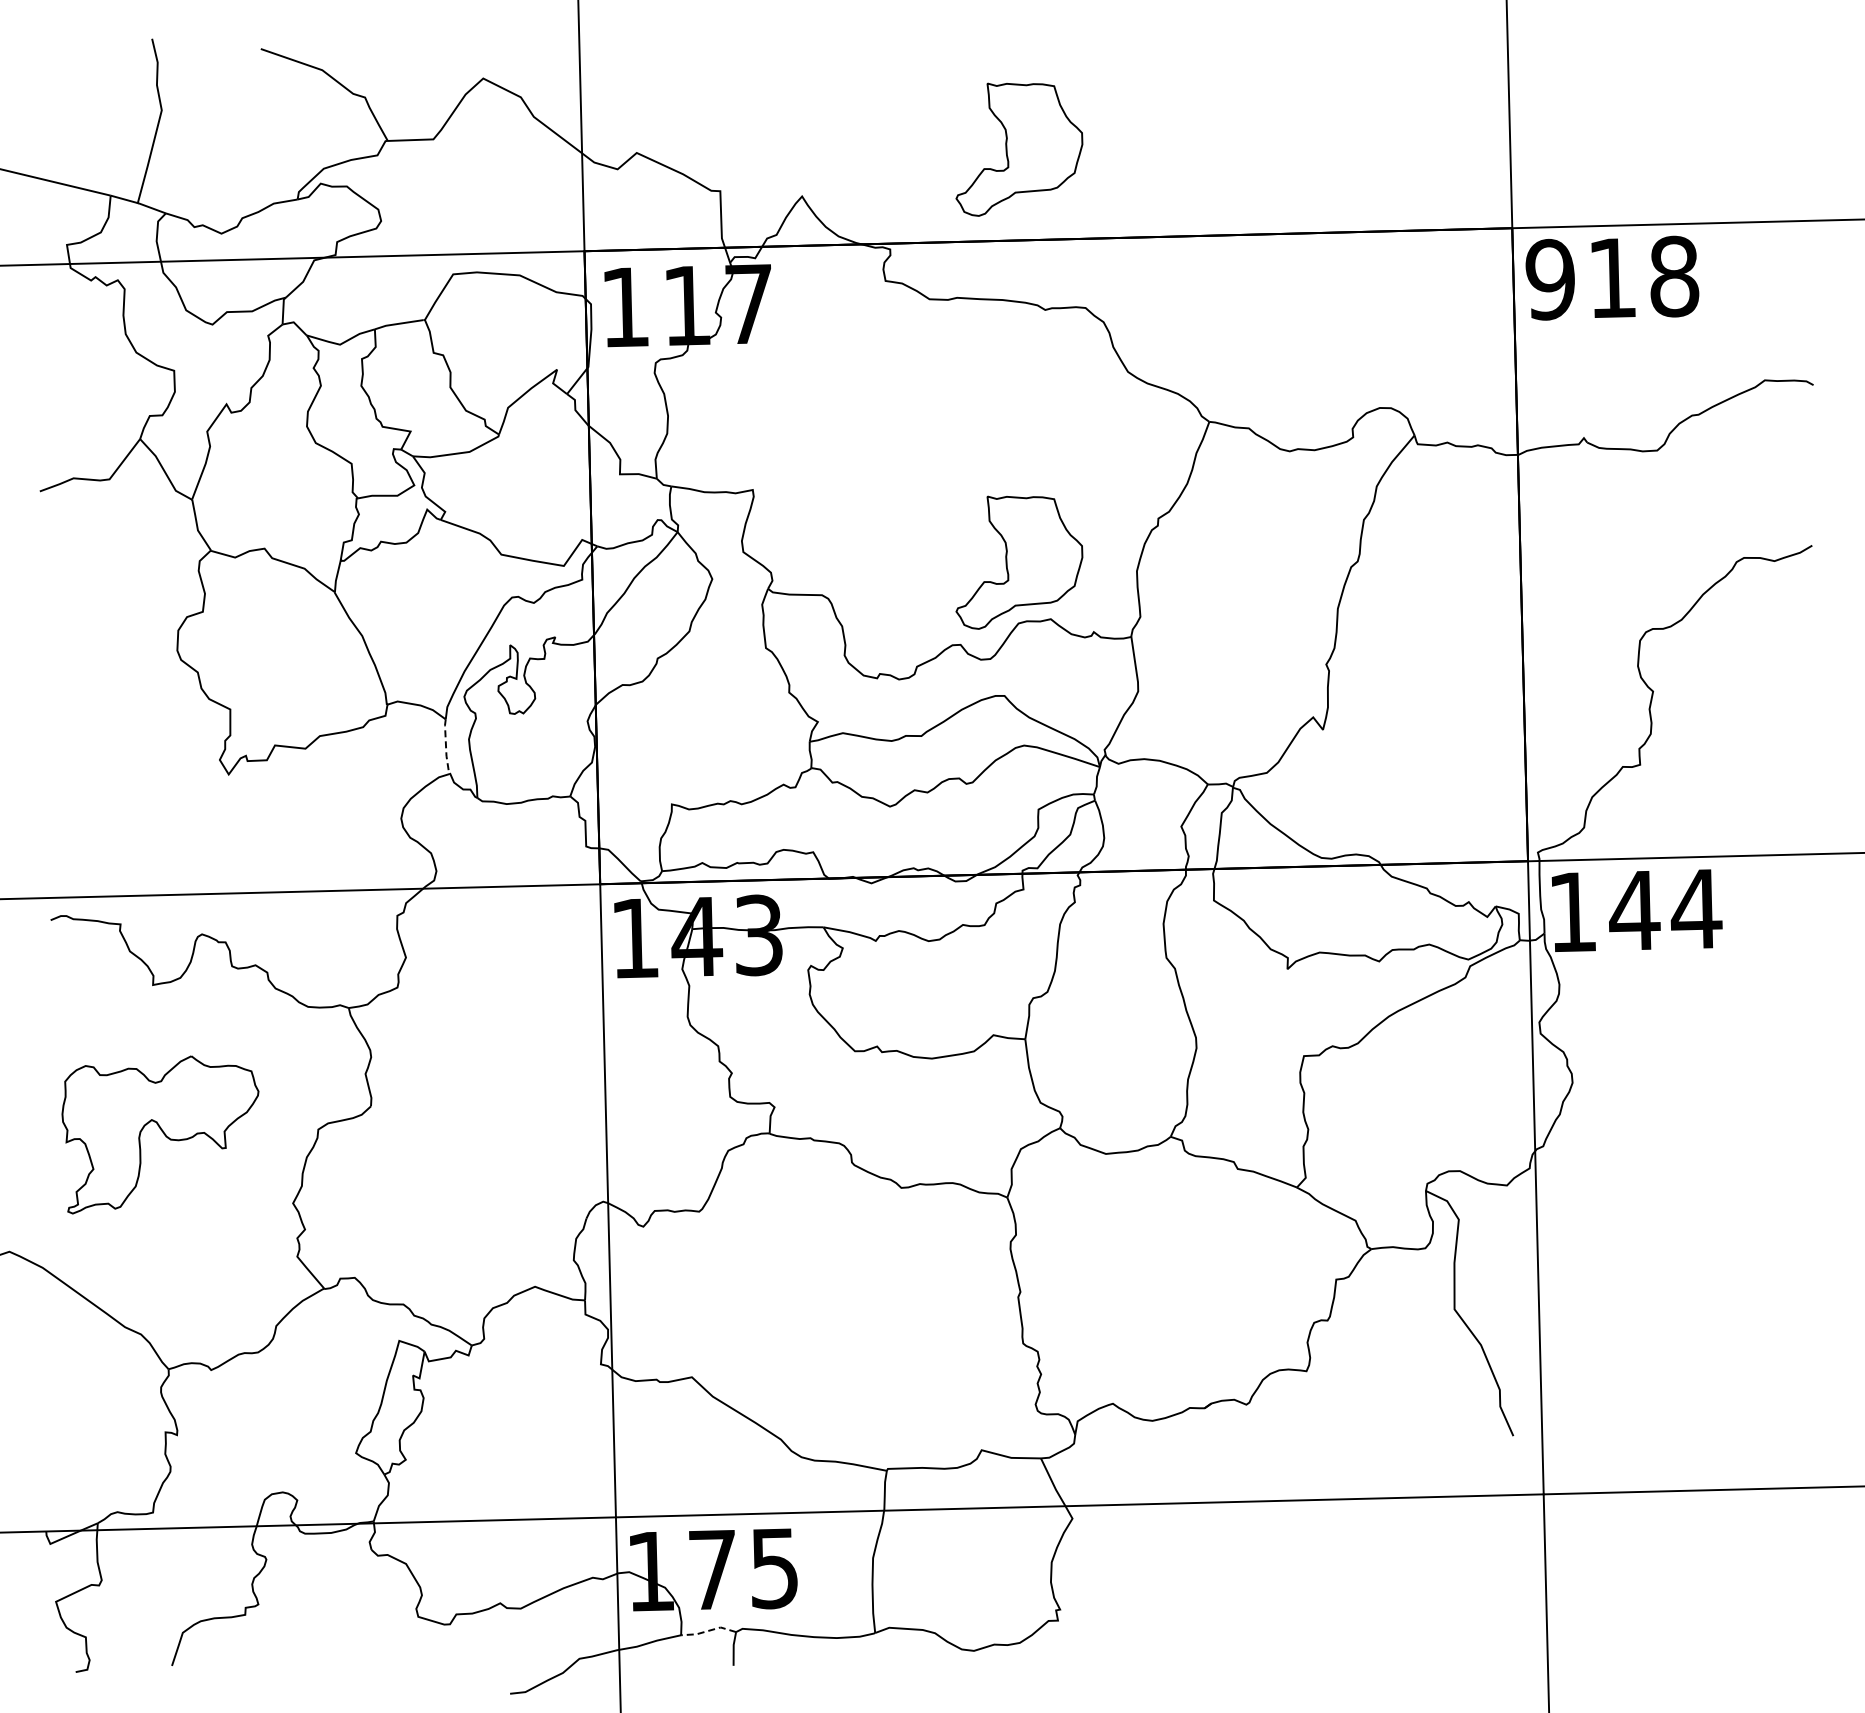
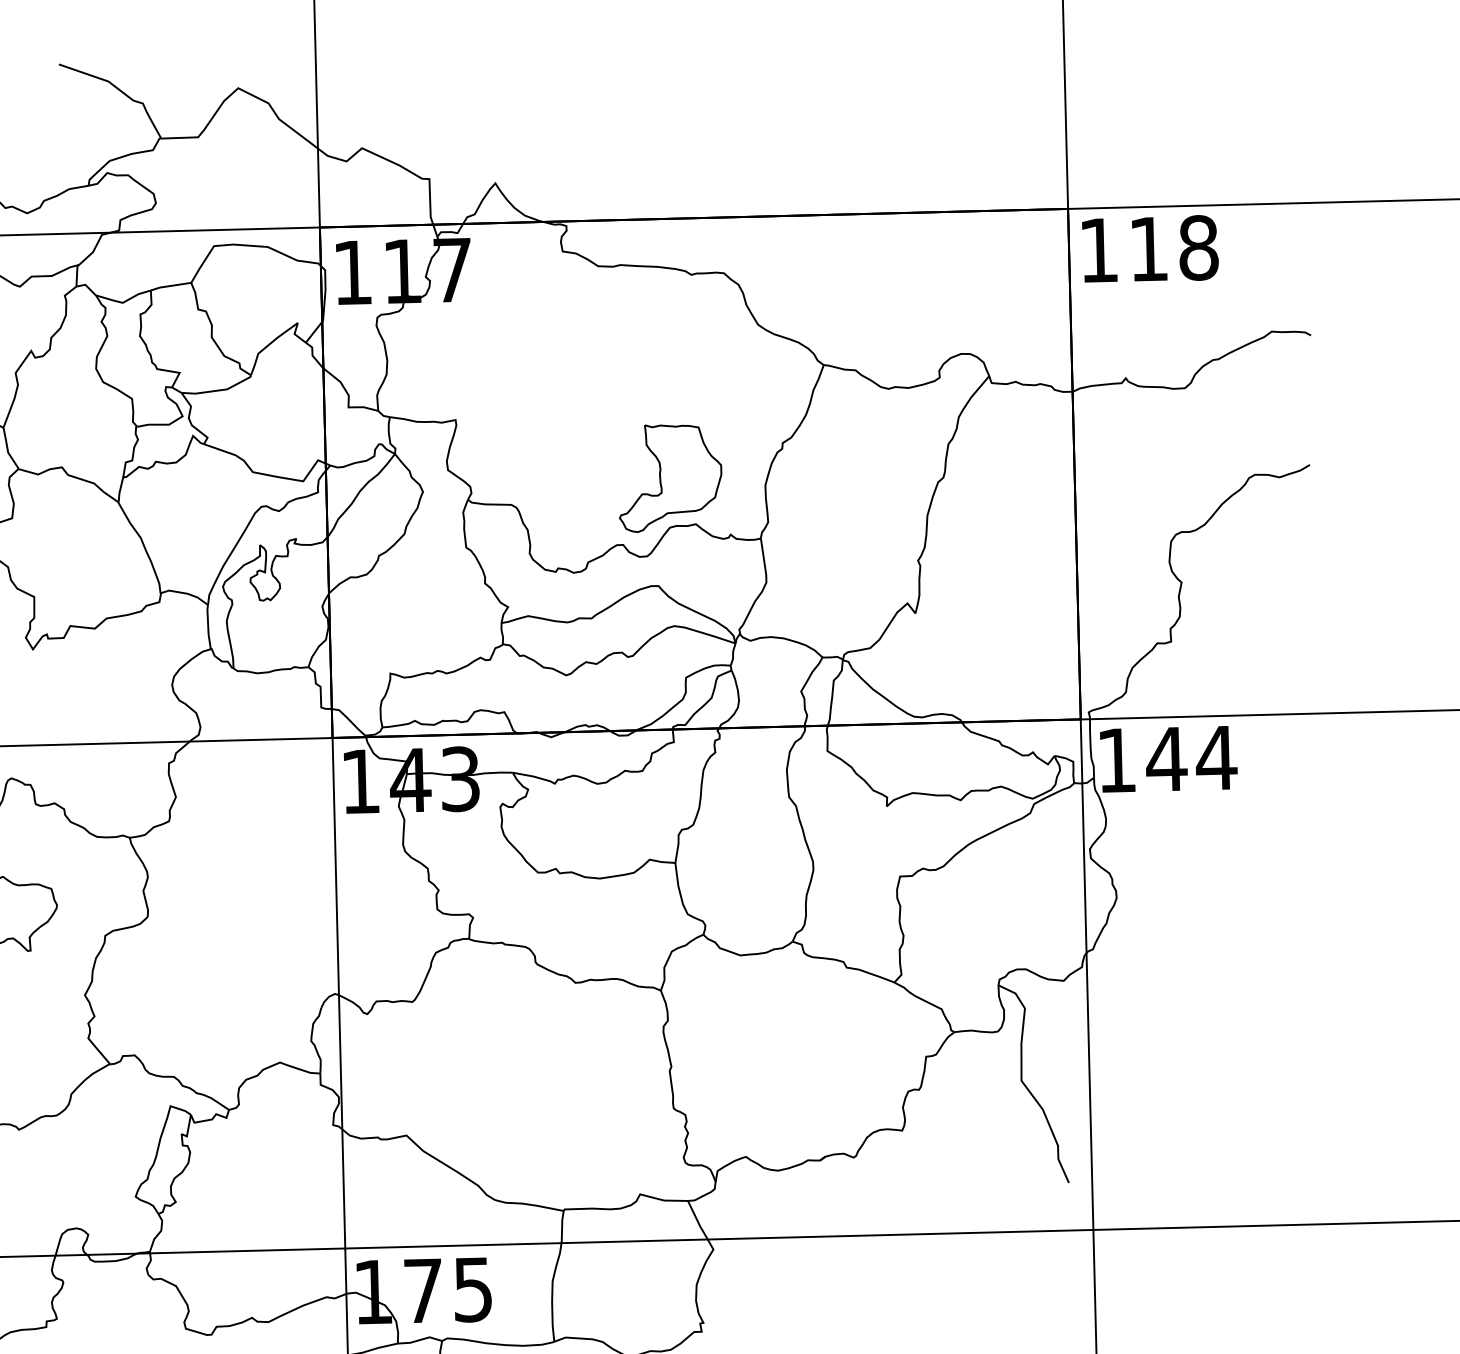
part: (1019, 149) -> (670, 145), removed
text: (1549, 279) -> (1098, 250), 918 -> 118
line: (446, 747) -> (208, 627), dashed -> solid
line: (708, 1630) -> (419, 1339), dashed -> solid

